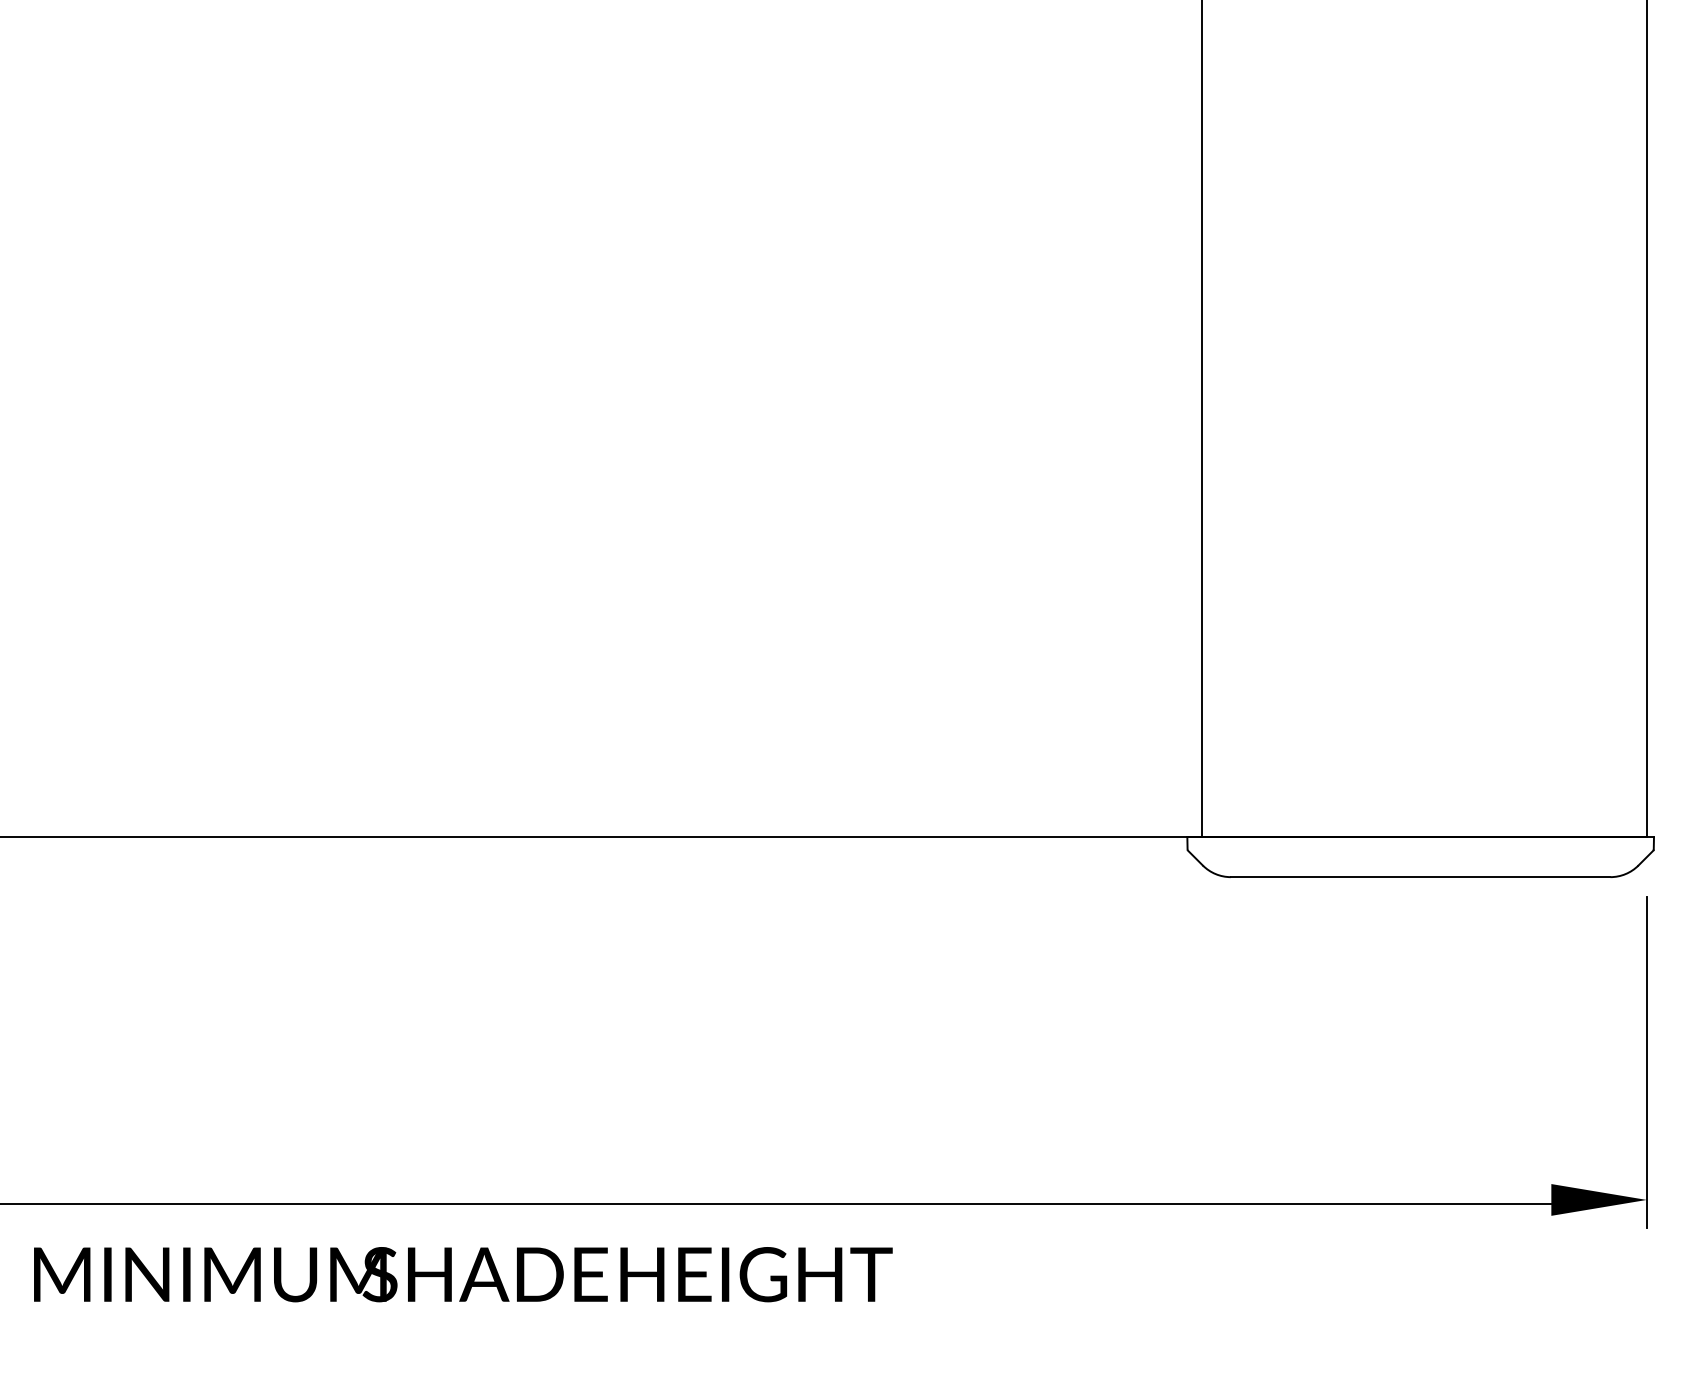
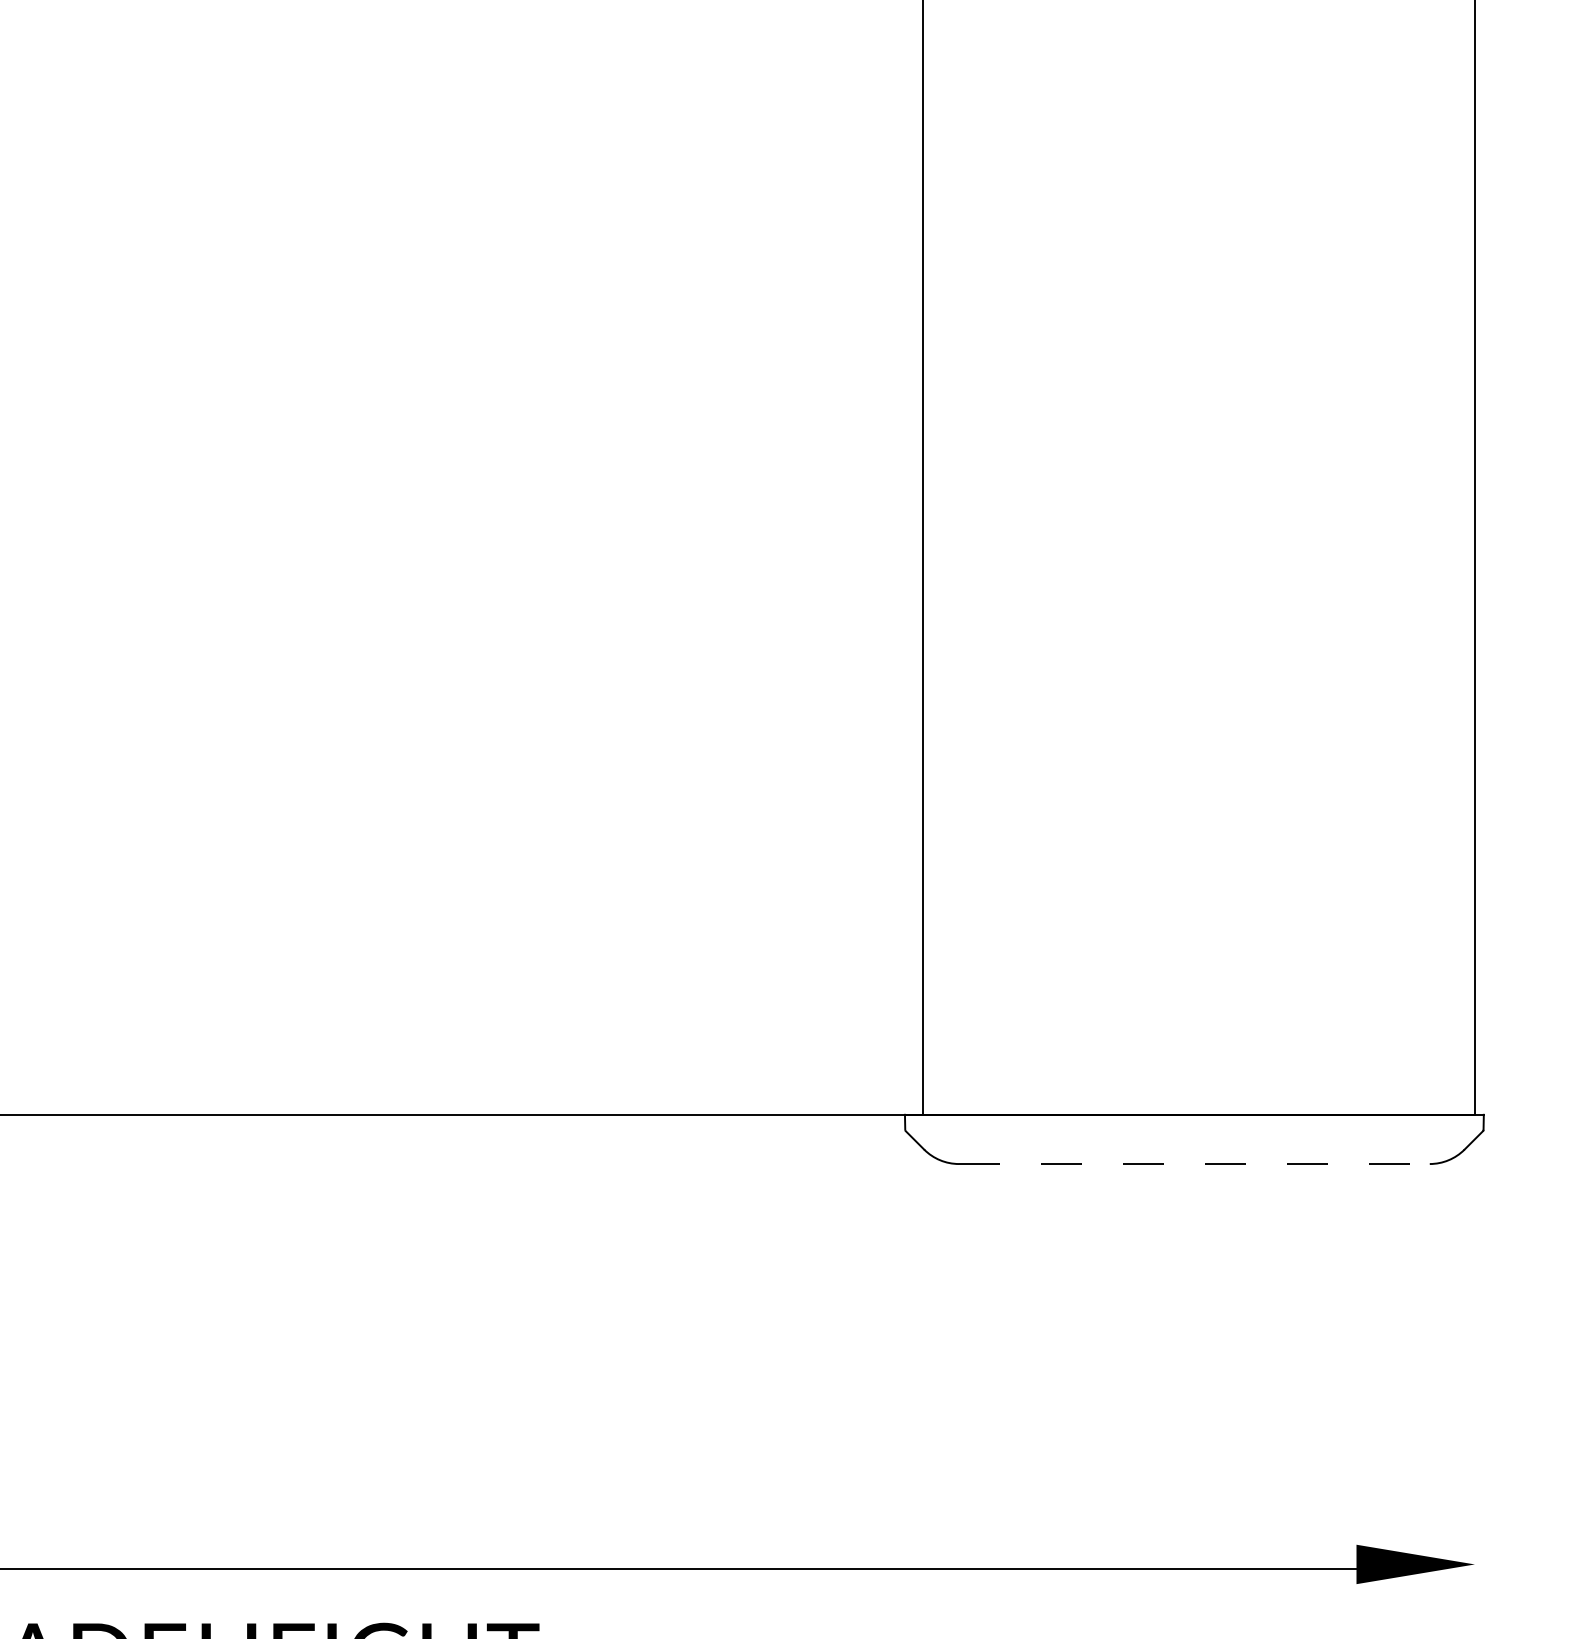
line: (1420, 877) -> (1194, 1164), solid -> dashed
line: (1646, 1062) -> (1474, 1393), removed

